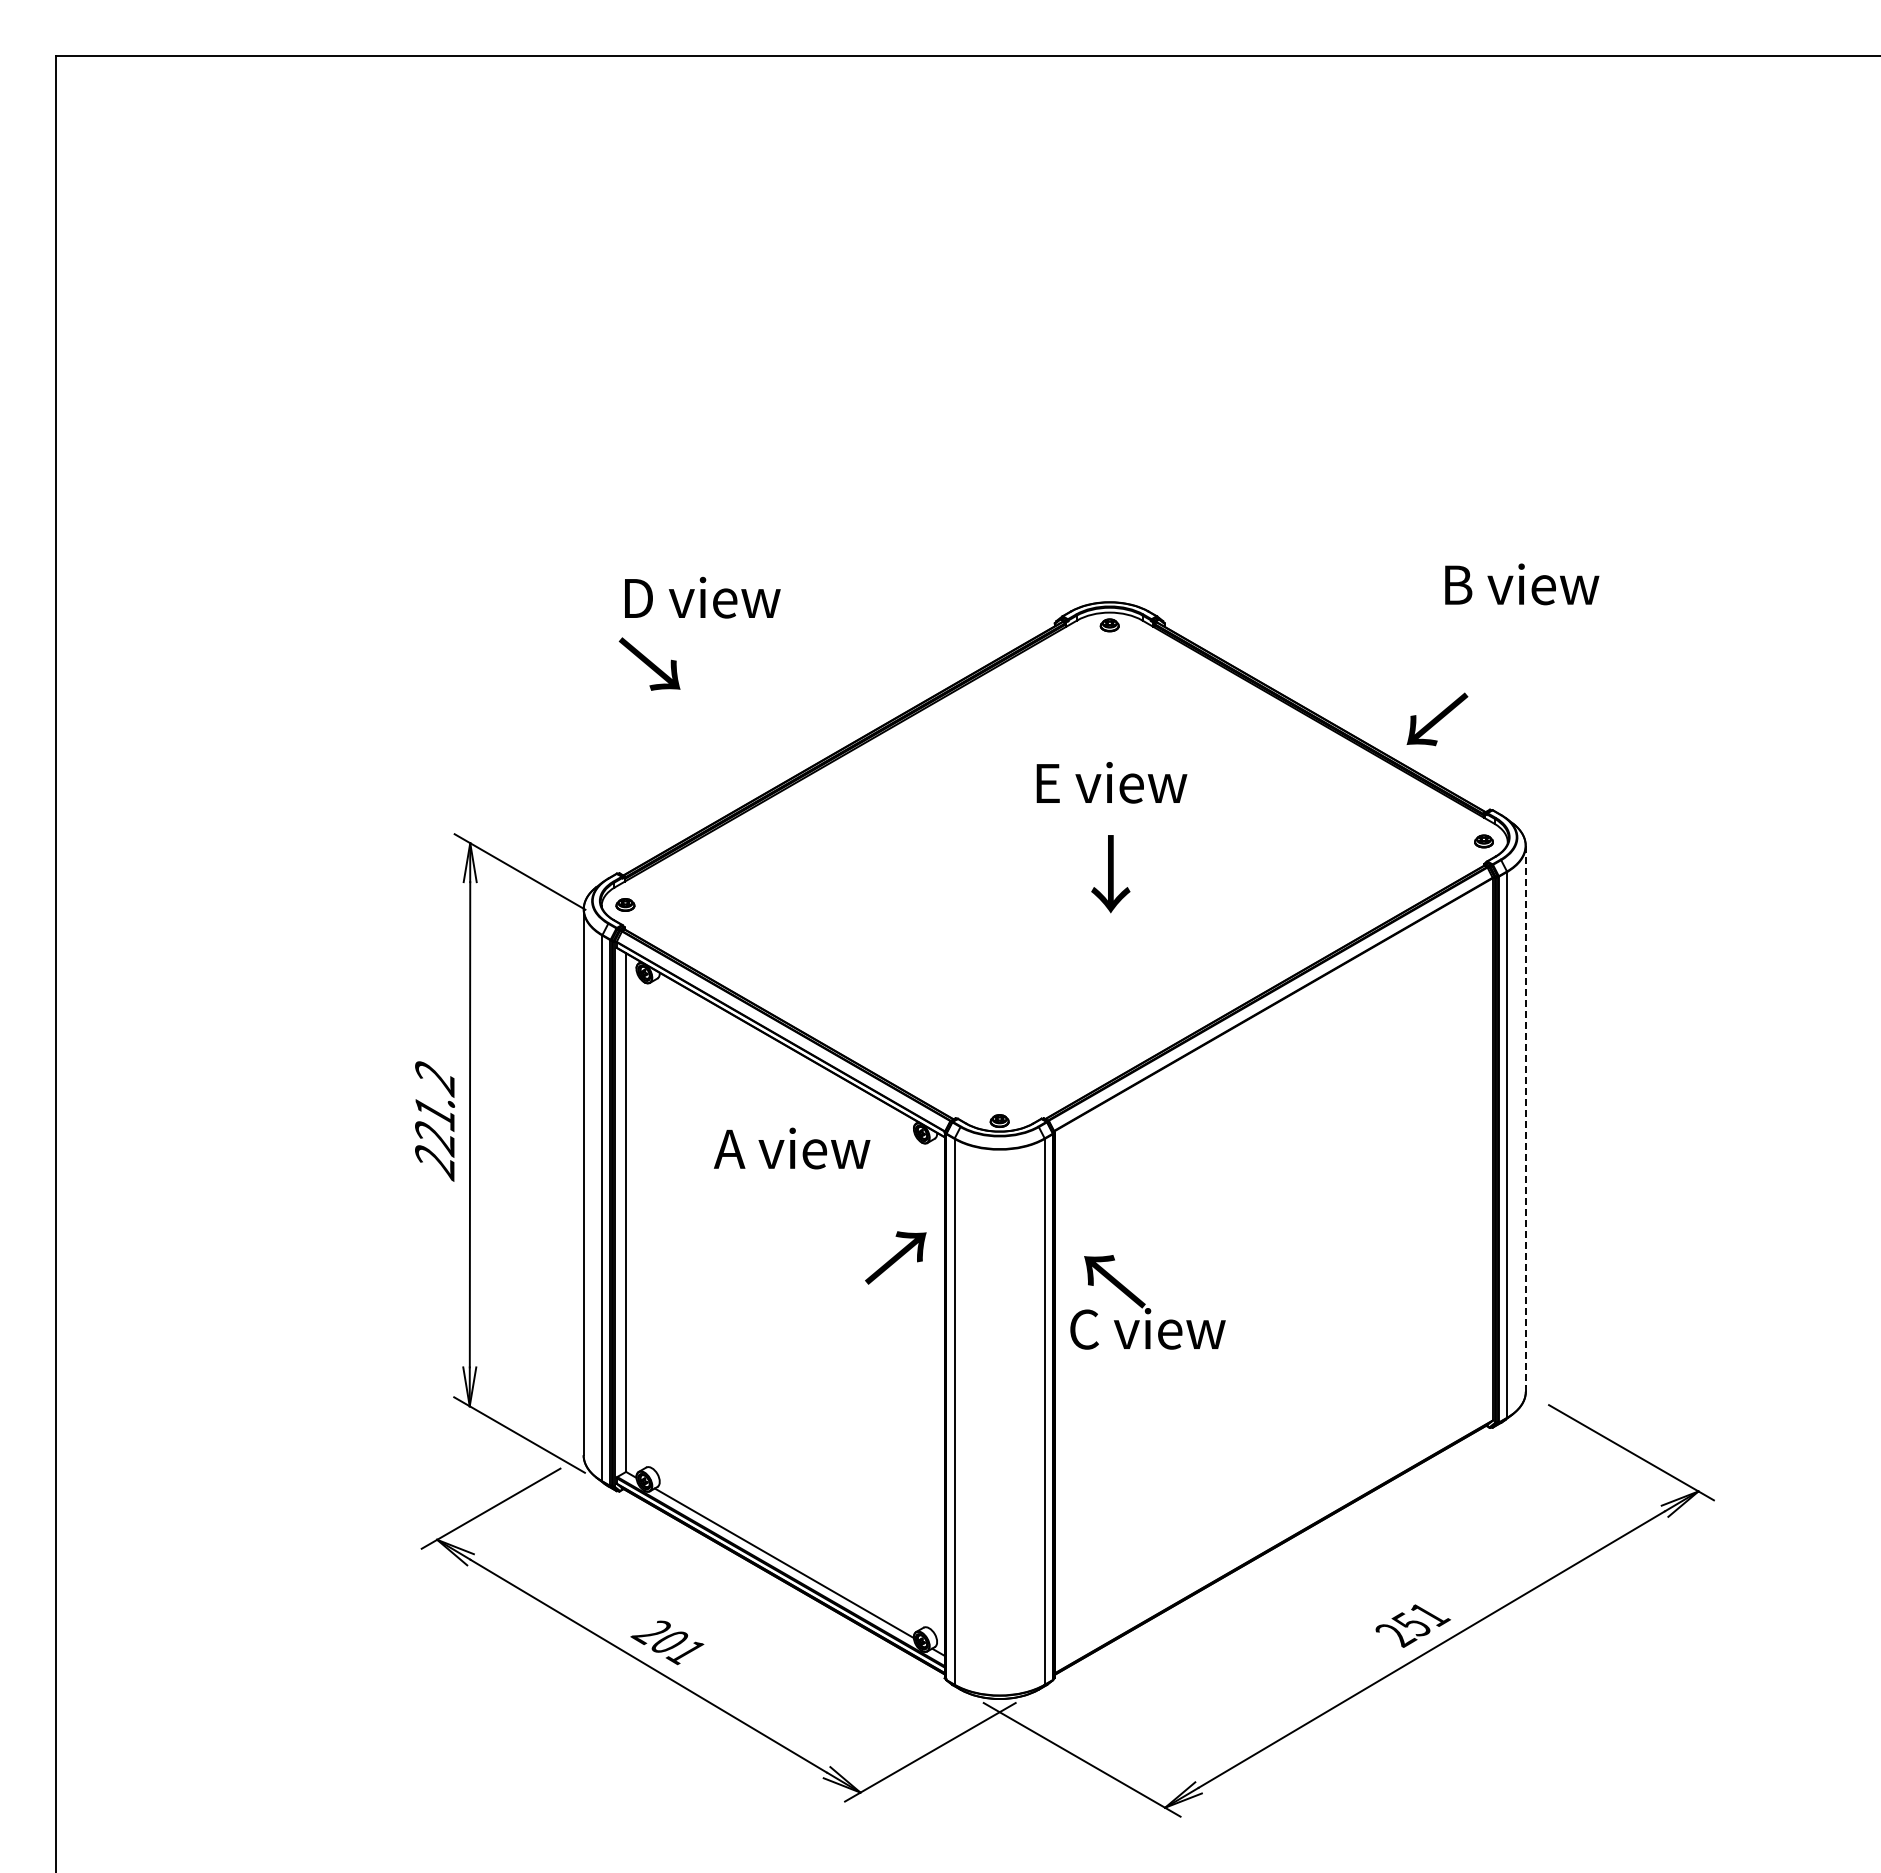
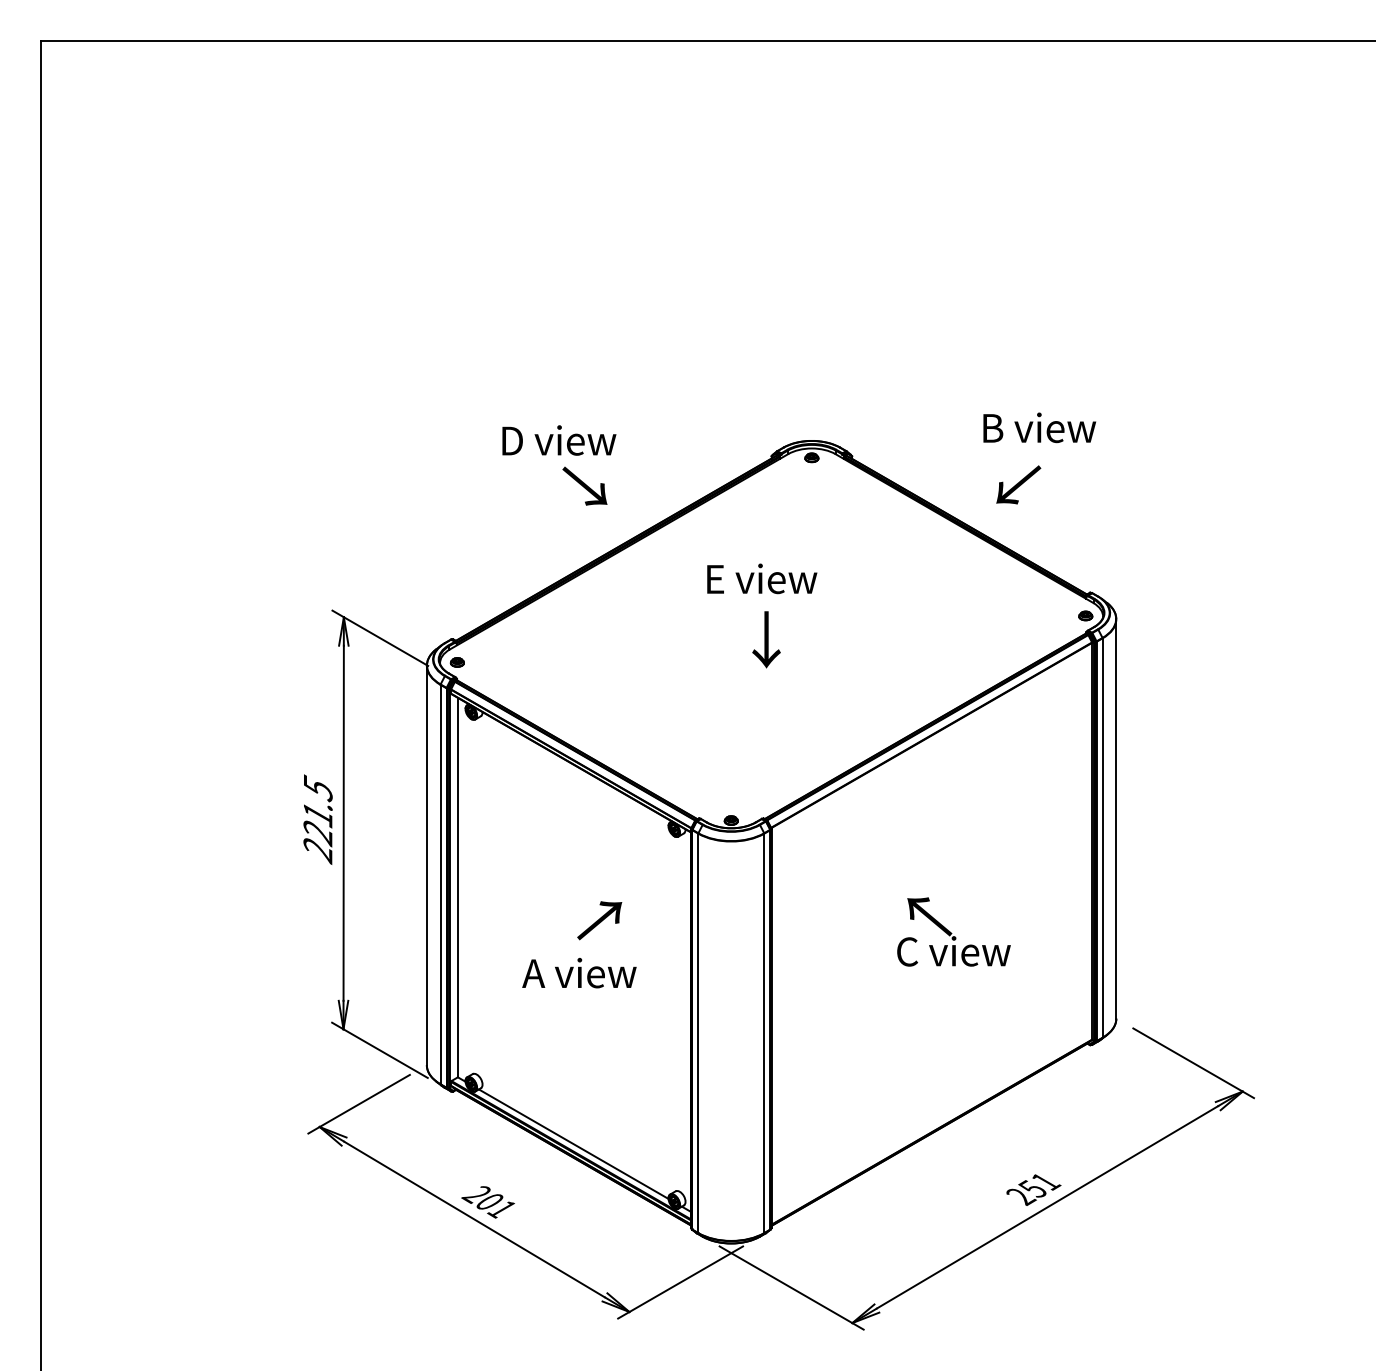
text: (1522, 584) -> (1039, 427), moved
text: (702, 597) -> (559, 440), moved
text: (649, 663) -> (584, 485), moved
text: (1437, 719) -> (1018, 484), moved
text: (1111, 782) -> (761, 578), moved
text: (1110, 874) -> (766, 640), moved
text: (435, 1077) -> (318, 788), 221.2 -> 221.5
line: (1525, 1118) -> (1116, 818), dashed -> solid
text: (792, 1148) -> (579, 973), moved
text: (895, 1257) -> (599, 920), moved
text: (1147, 1302) -> (953, 932), moved

